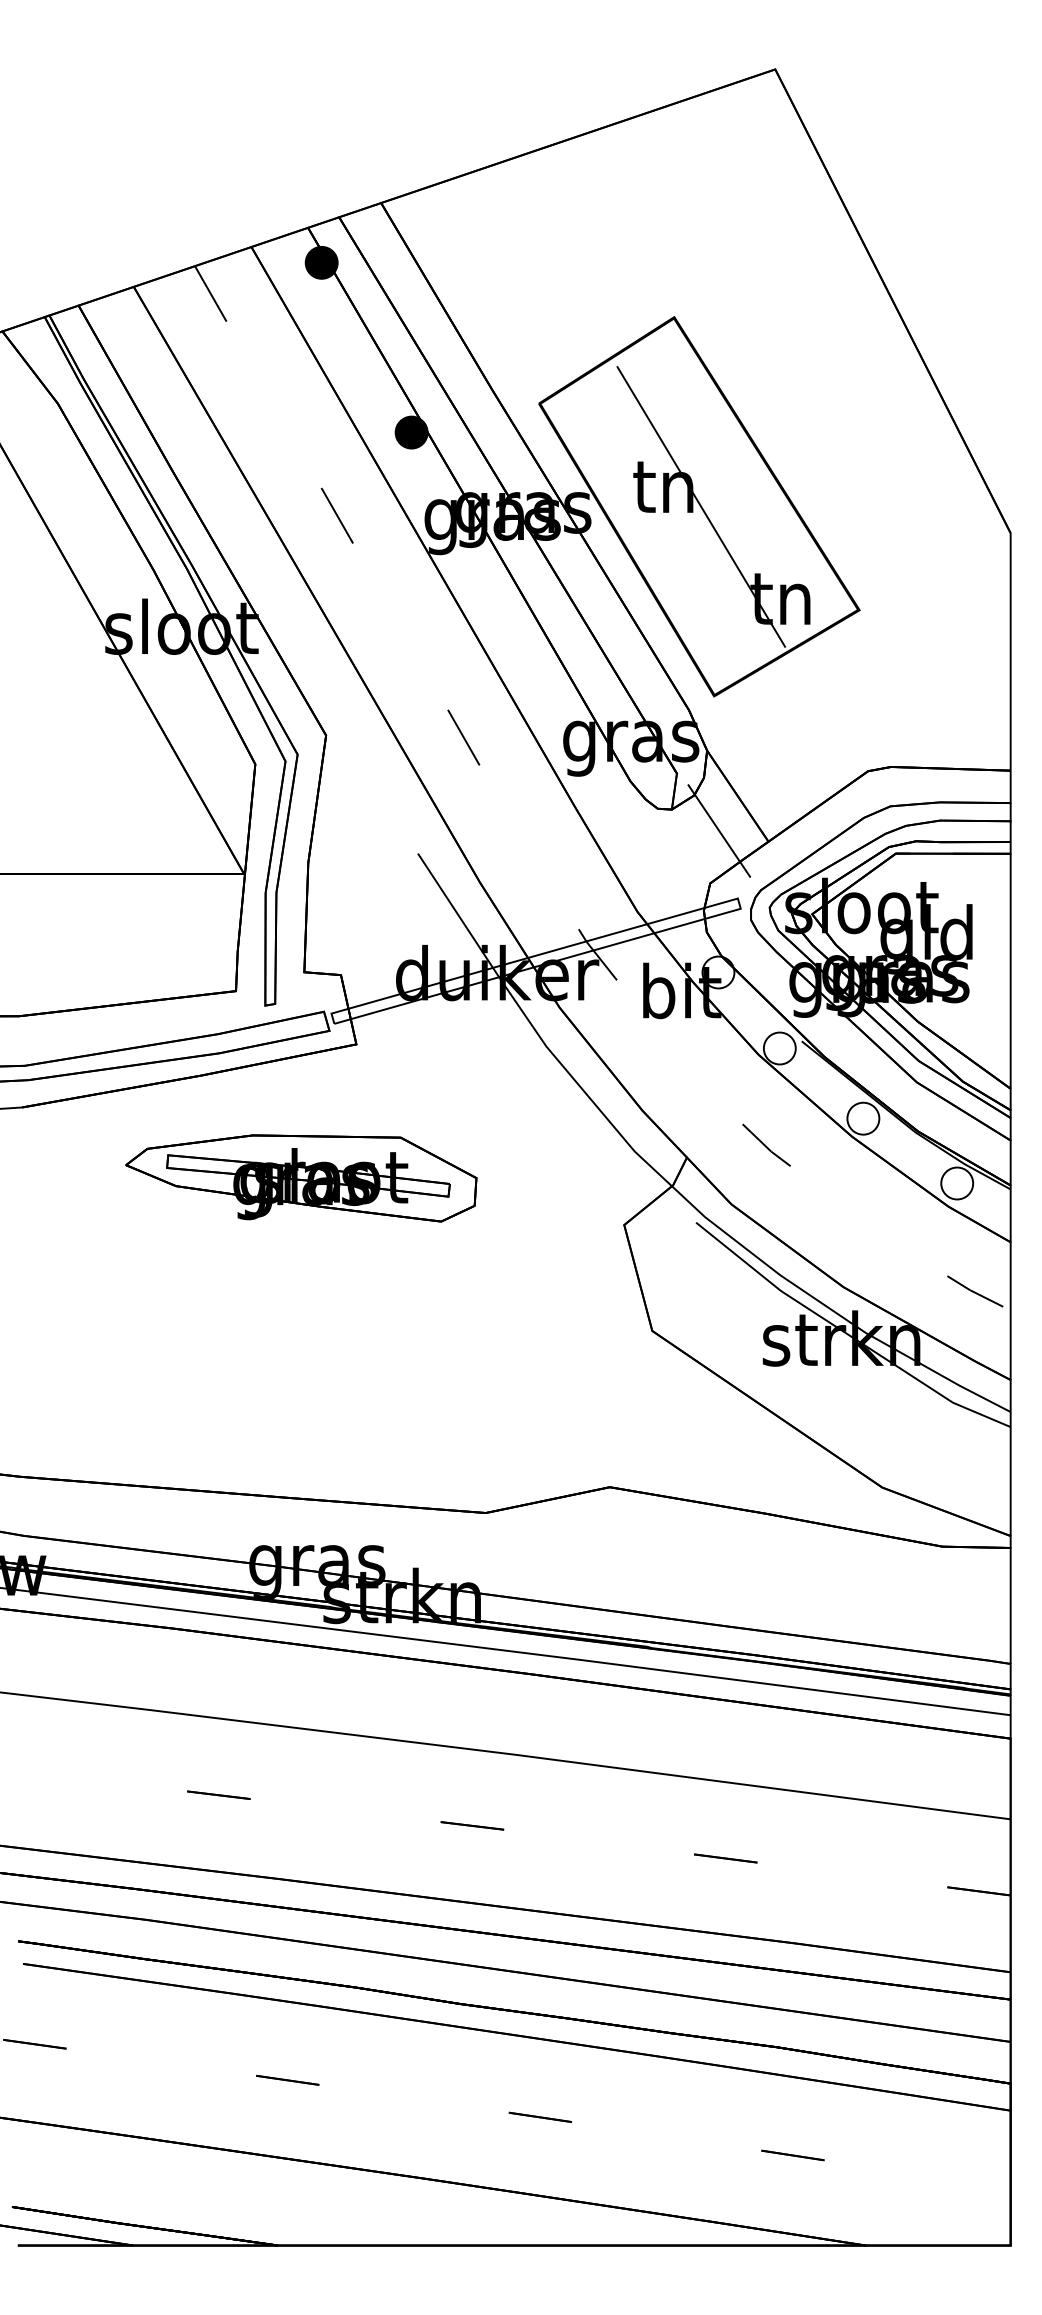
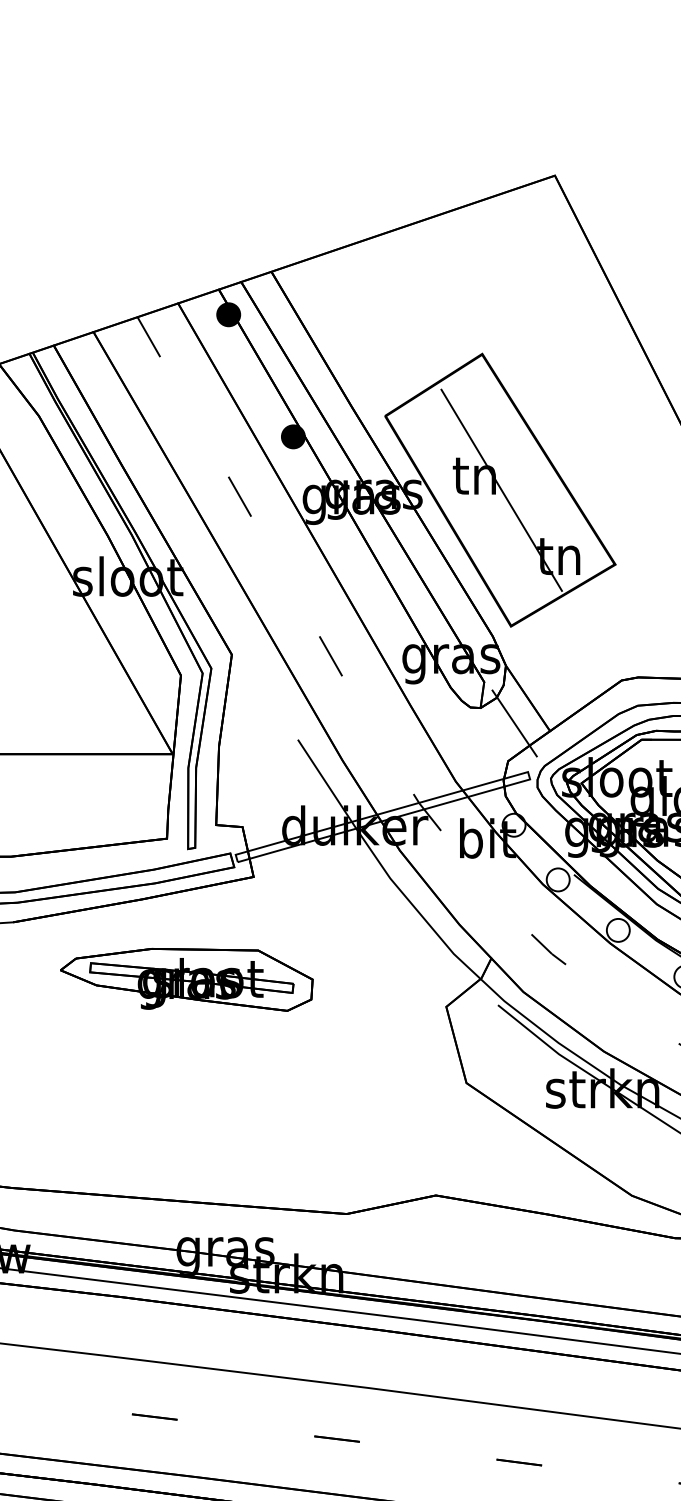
part: (301, 1178) -> (186, 979), moved

